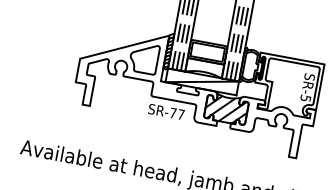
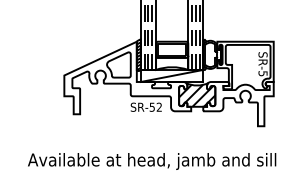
text: (176, 113) -> (155, 106), SR-77 -> SR-52

